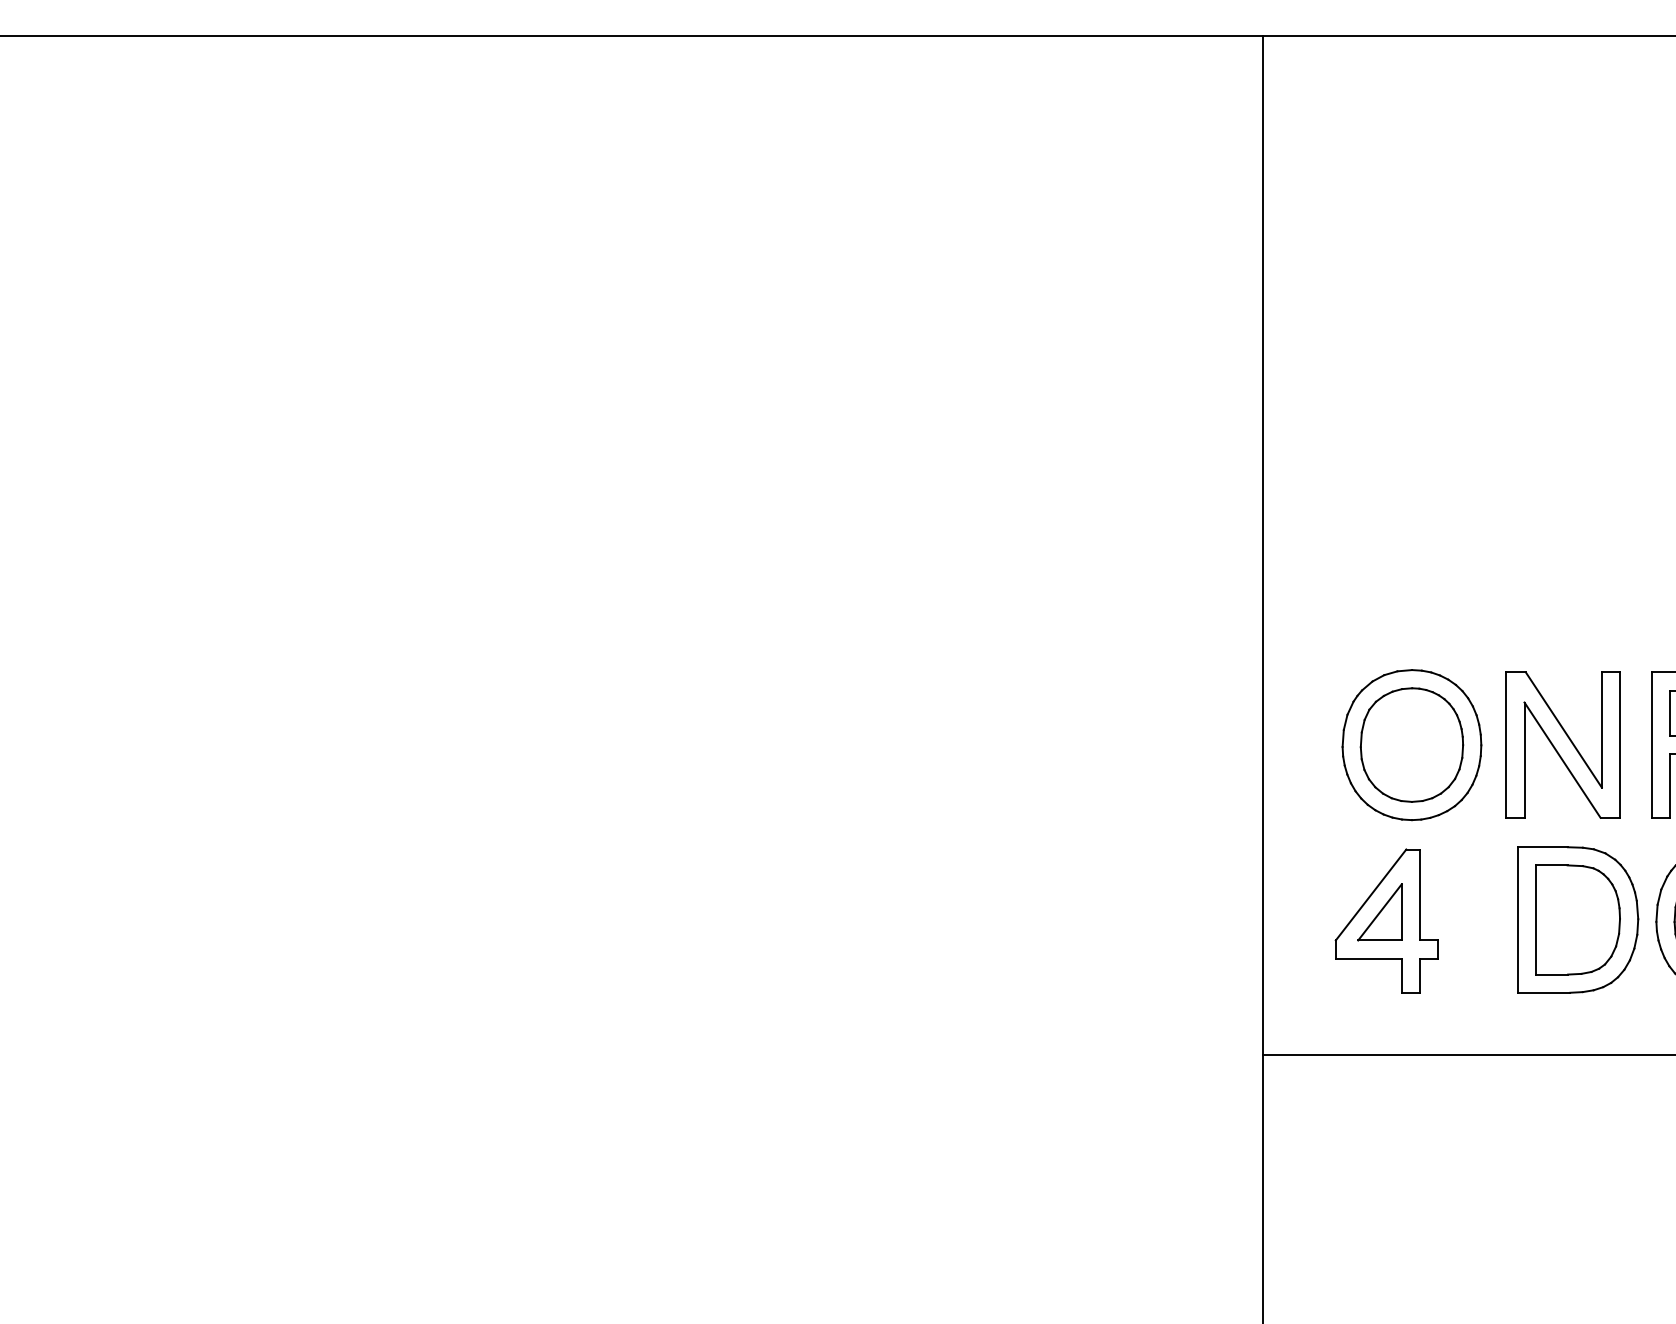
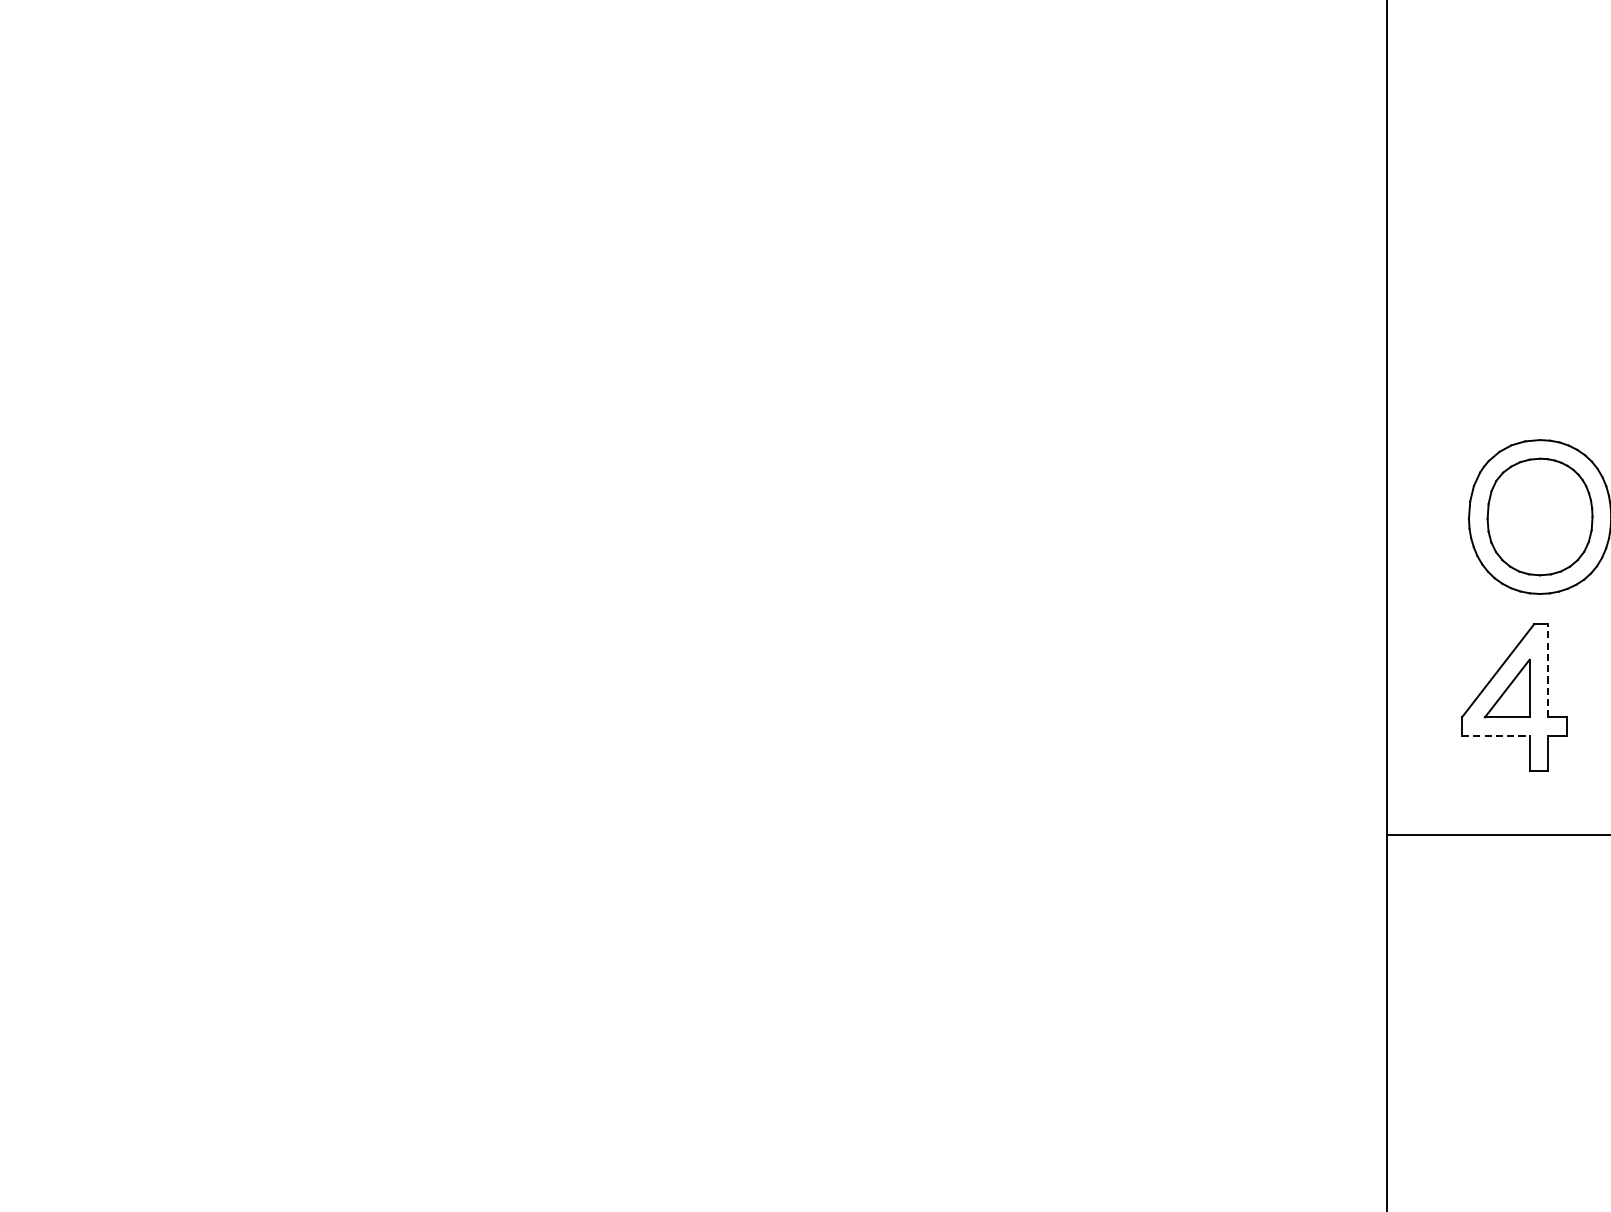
line: (1419, 894) -> (1547, 670), solid -> dashed
line: (1368, 958) -> (1495, 735), solid -> dashed

